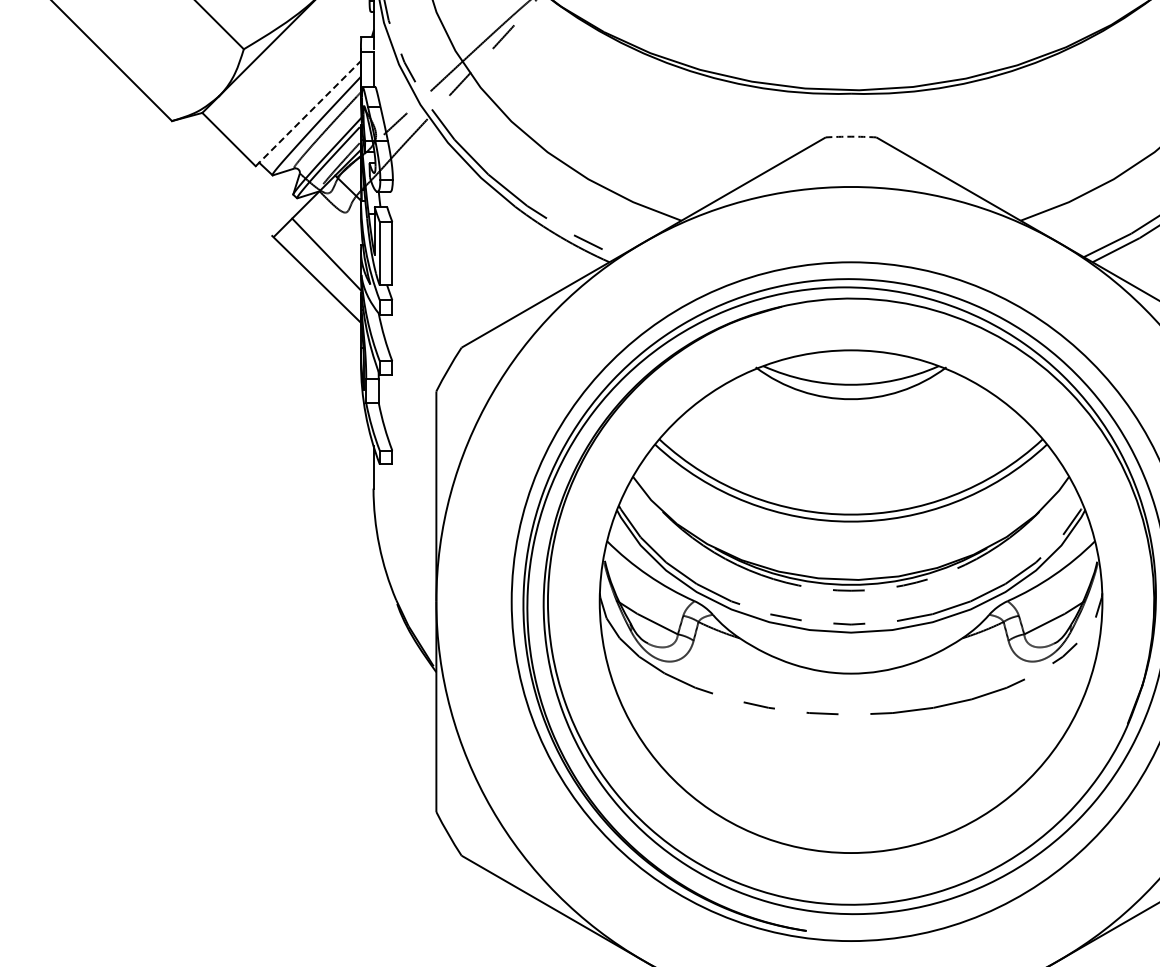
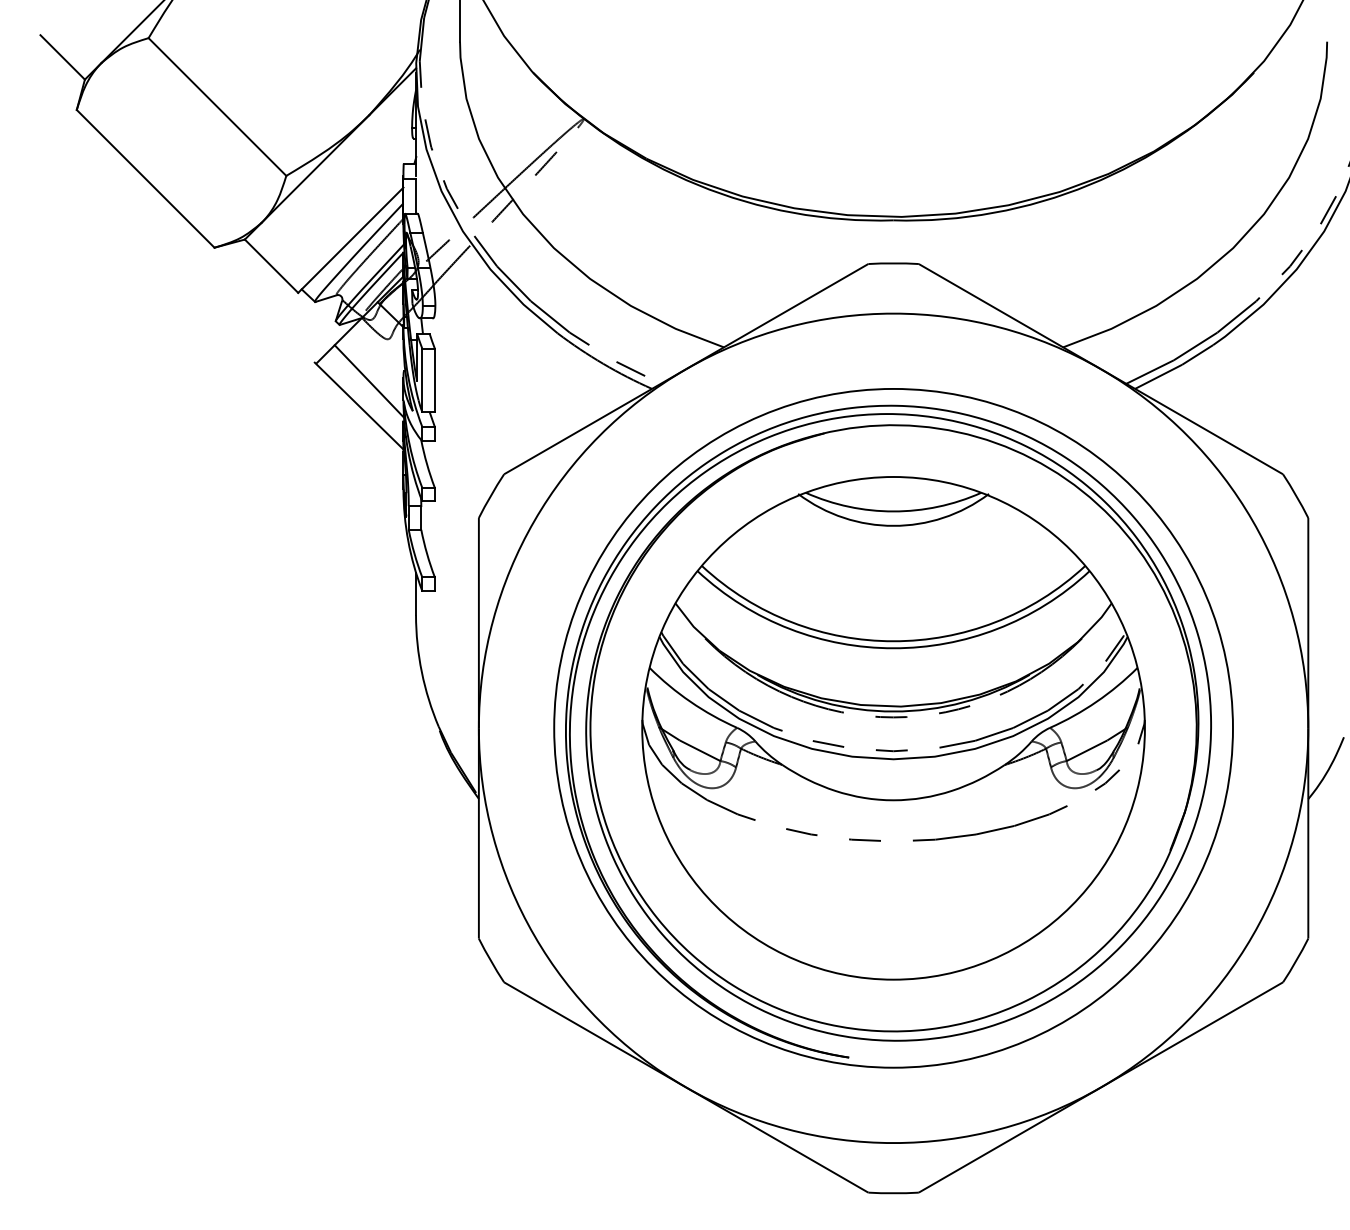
line: (309, 112) -> (351, 239), dashed -> solid
arc: (851, 136) -> (893, 263), dashed -> solid

